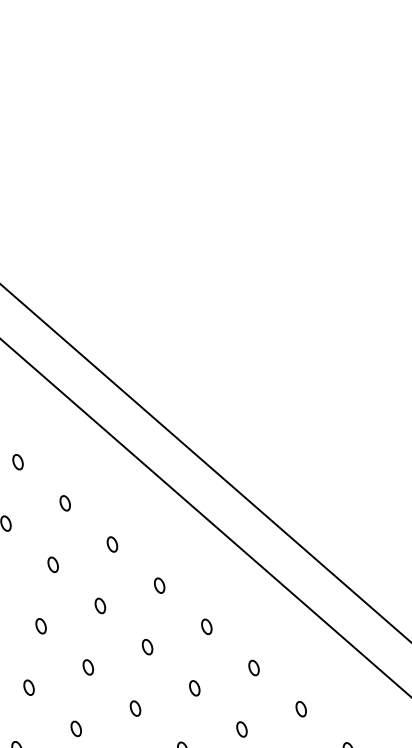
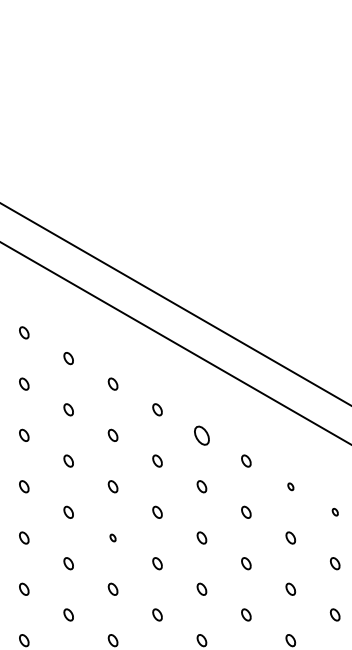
part: (159, 584) -> (201, 434), size x1.6
part: (253, 667) -> (290, 486), size x0.6
part: (28, 686) -> (112, 537), size x0.6
part: (301, 708) -> (335, 511), size x0.6

